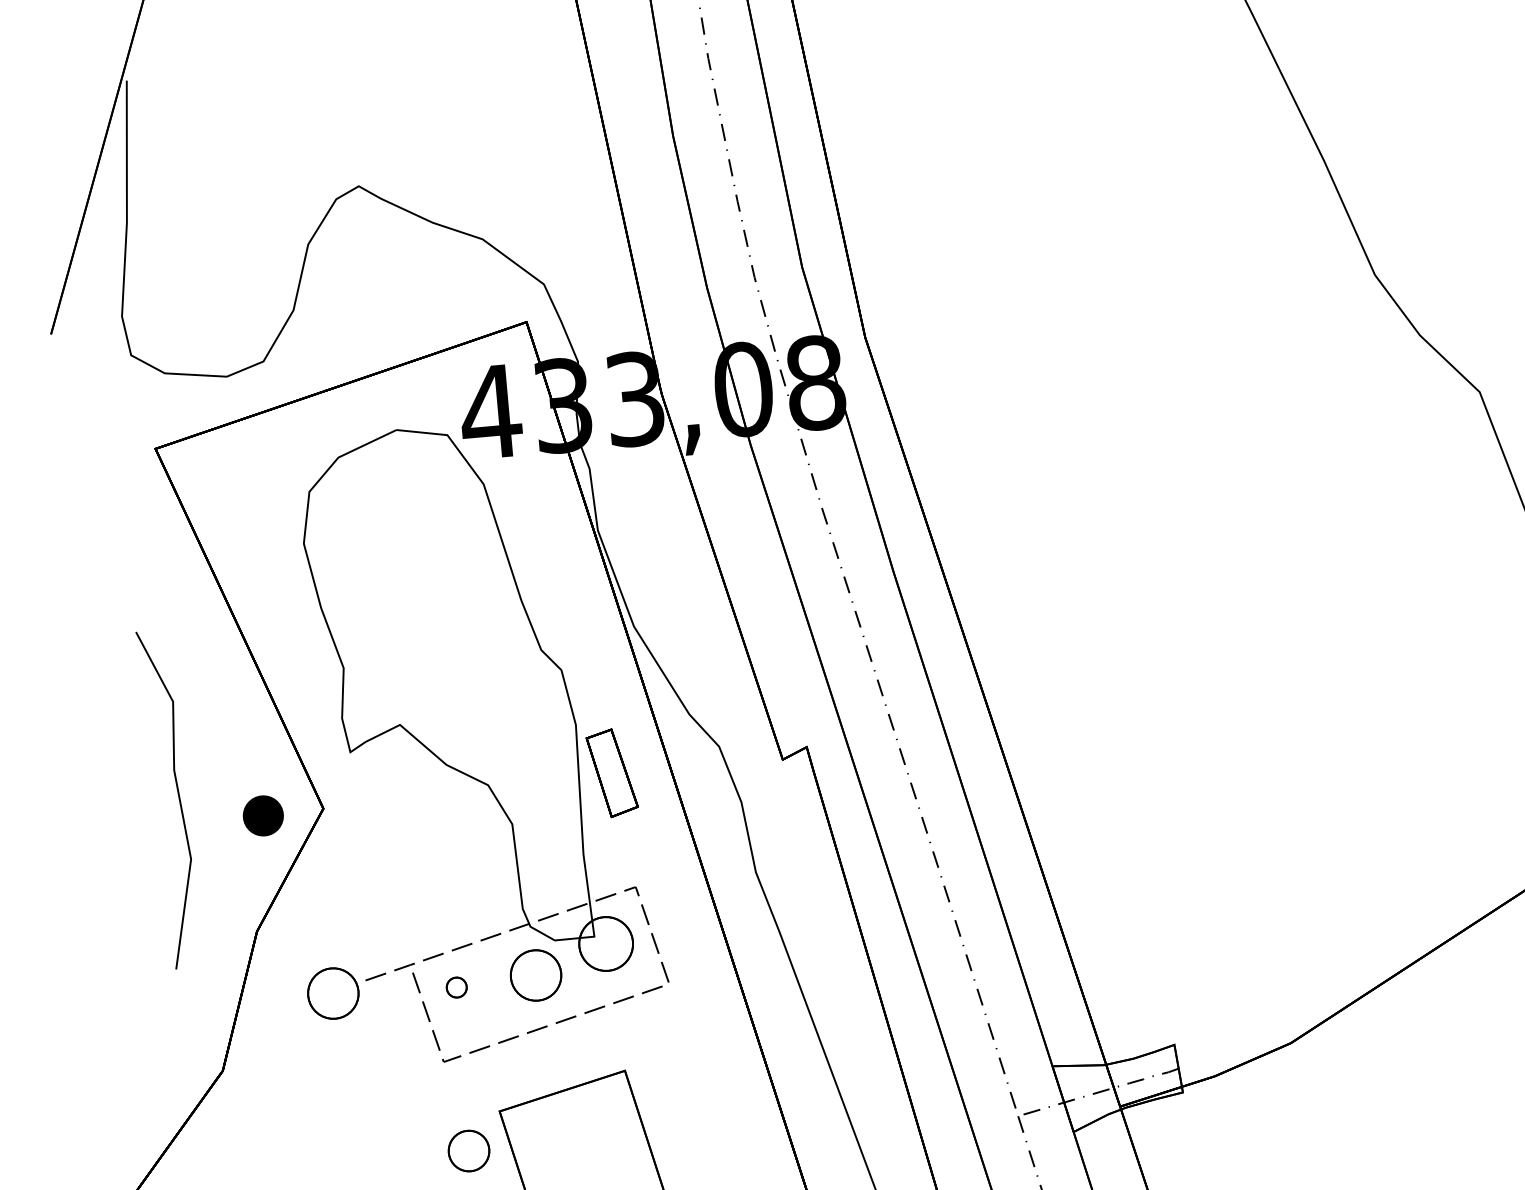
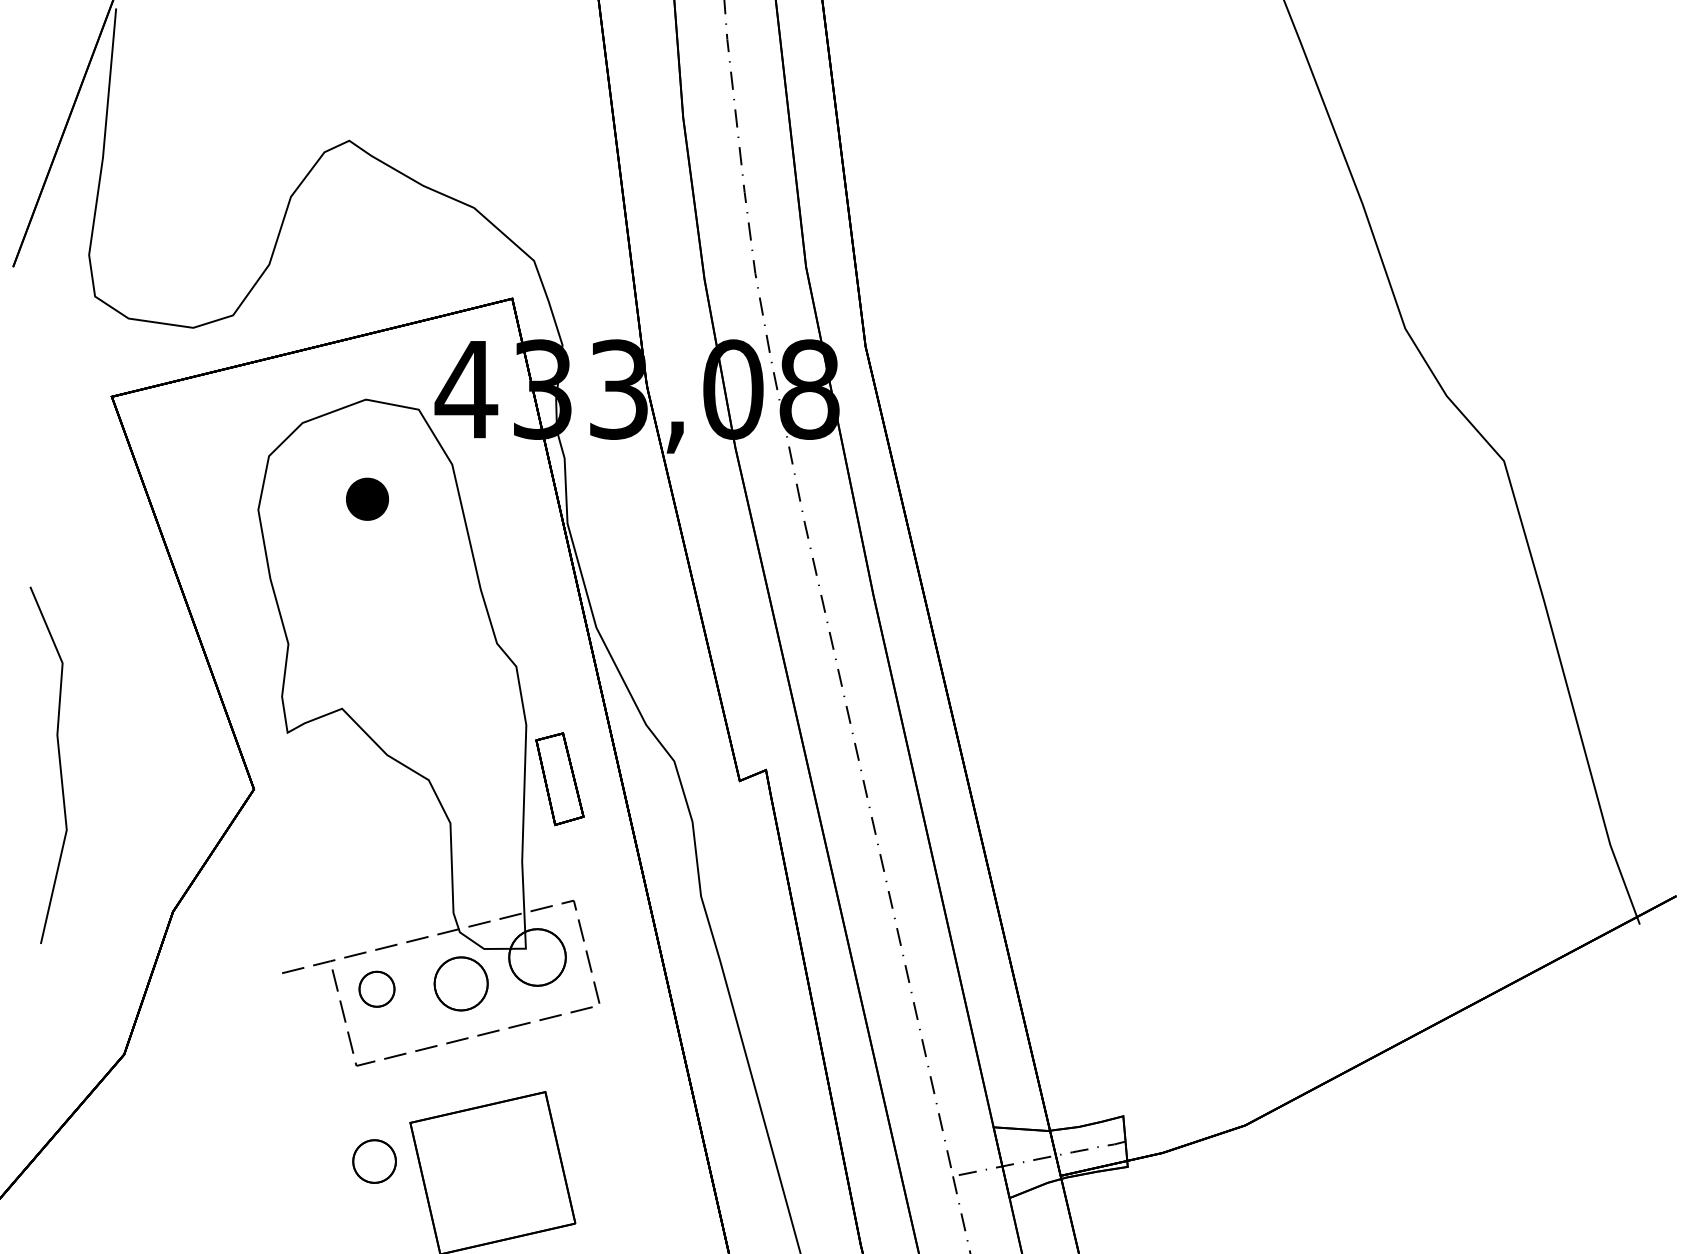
line: (178, 797) -> (59, 764), moved
part: (263, 815) -> (367, 498), moved
part: (456, 986) -> (376, 988), size x1.67
part: (332, 993) -> (246, 983), removed

